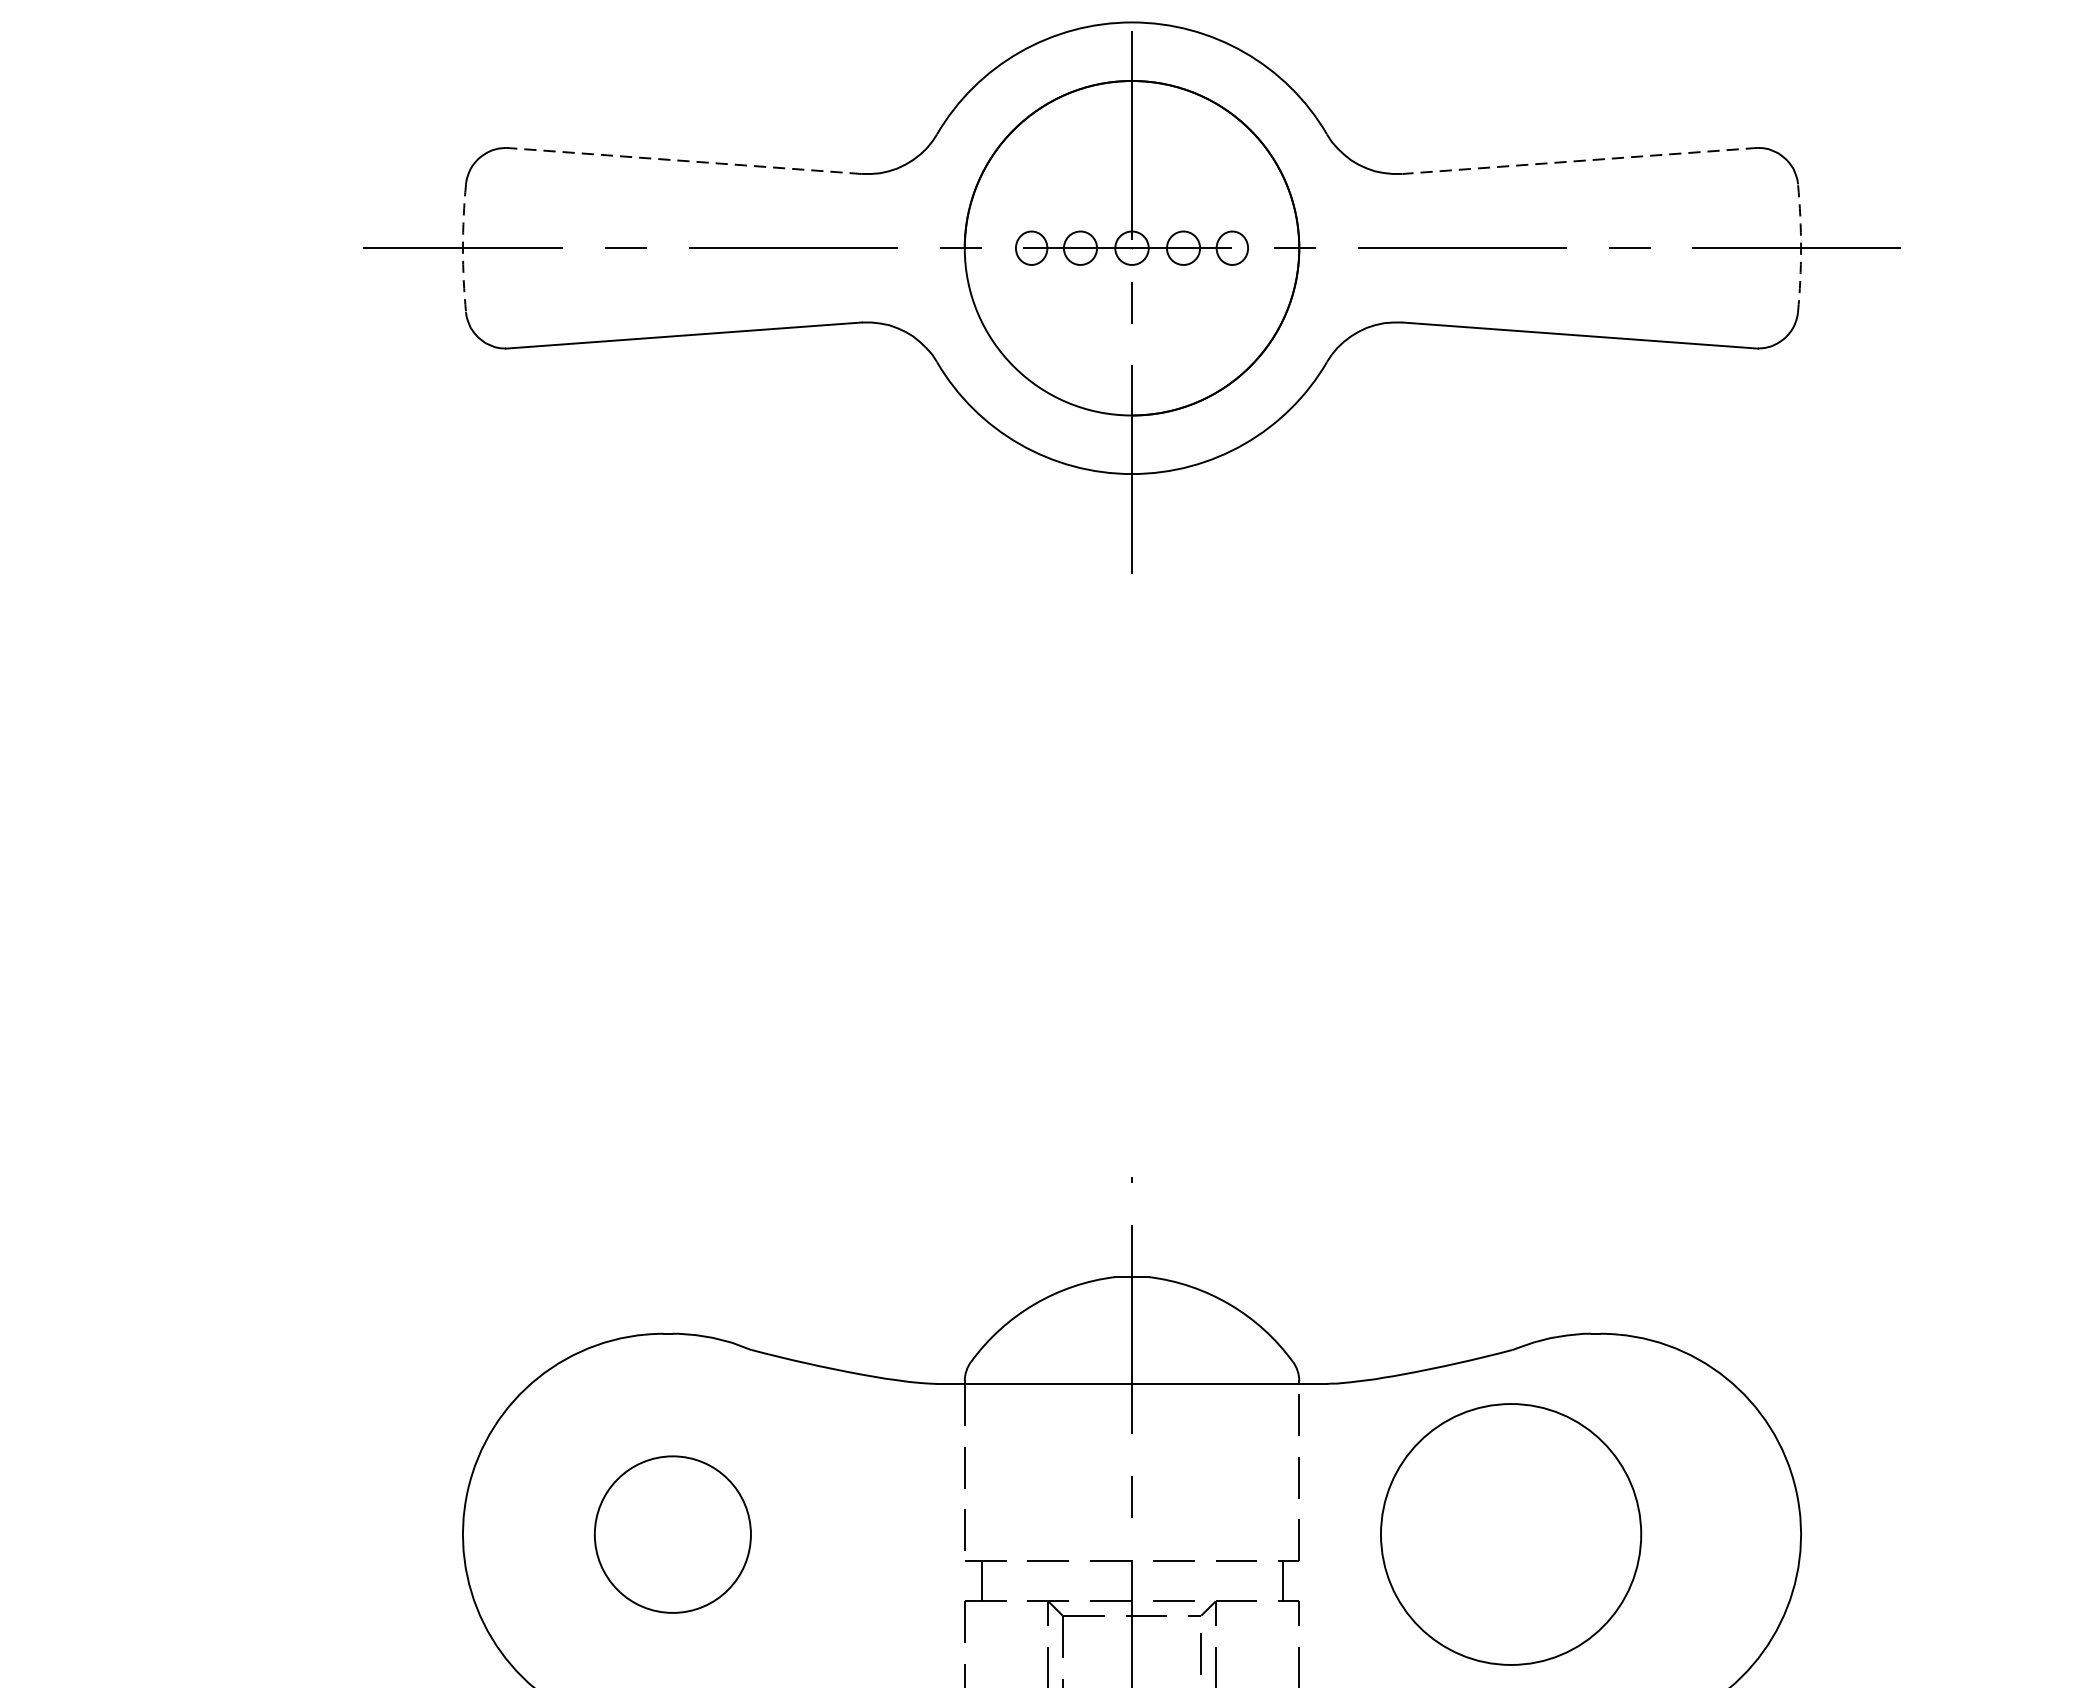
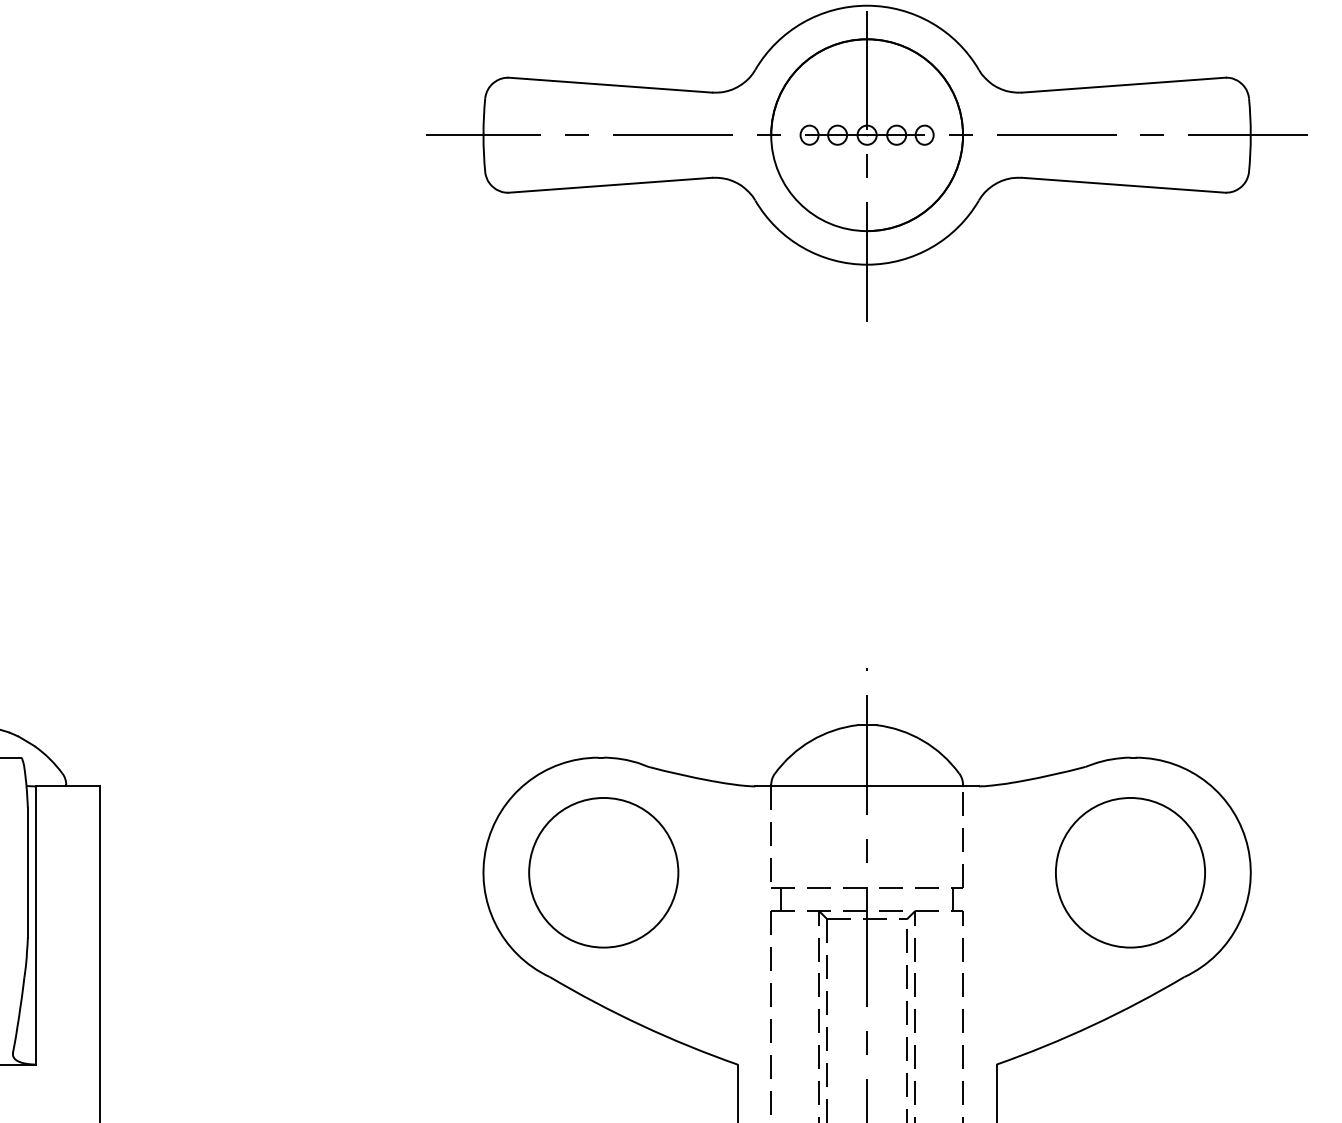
line: (682, 161) -> (609, 85), dashed -> solid
line: (1579, 161) -> (1123, 85), dashed -> solid
arc: (463, 248) -> (483, 135), dashed -> solid
arc: (1800, 248) -> (1250, 135), dashed -> solid
part: (672, 1533) -> (603, 872), size x1.67
part: (1511, 1533) -> (1130, 872), moved

